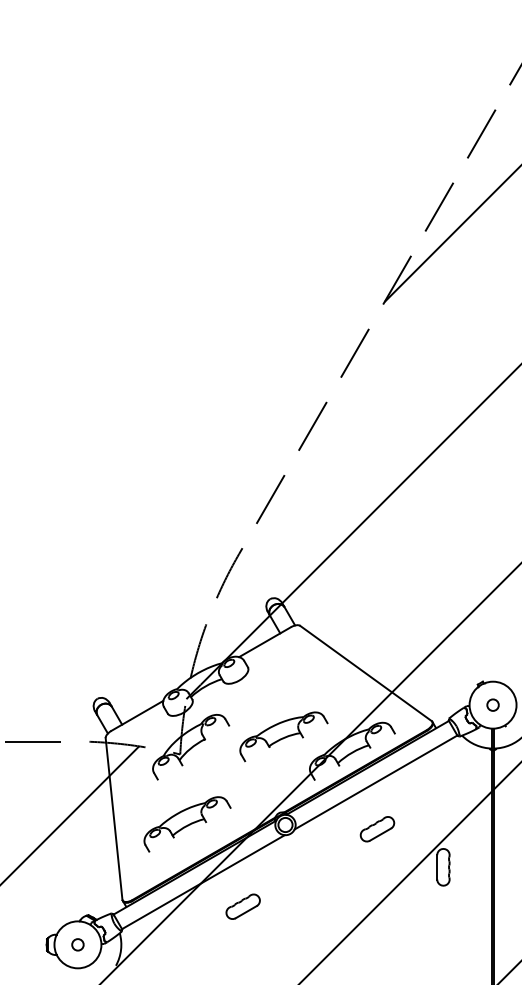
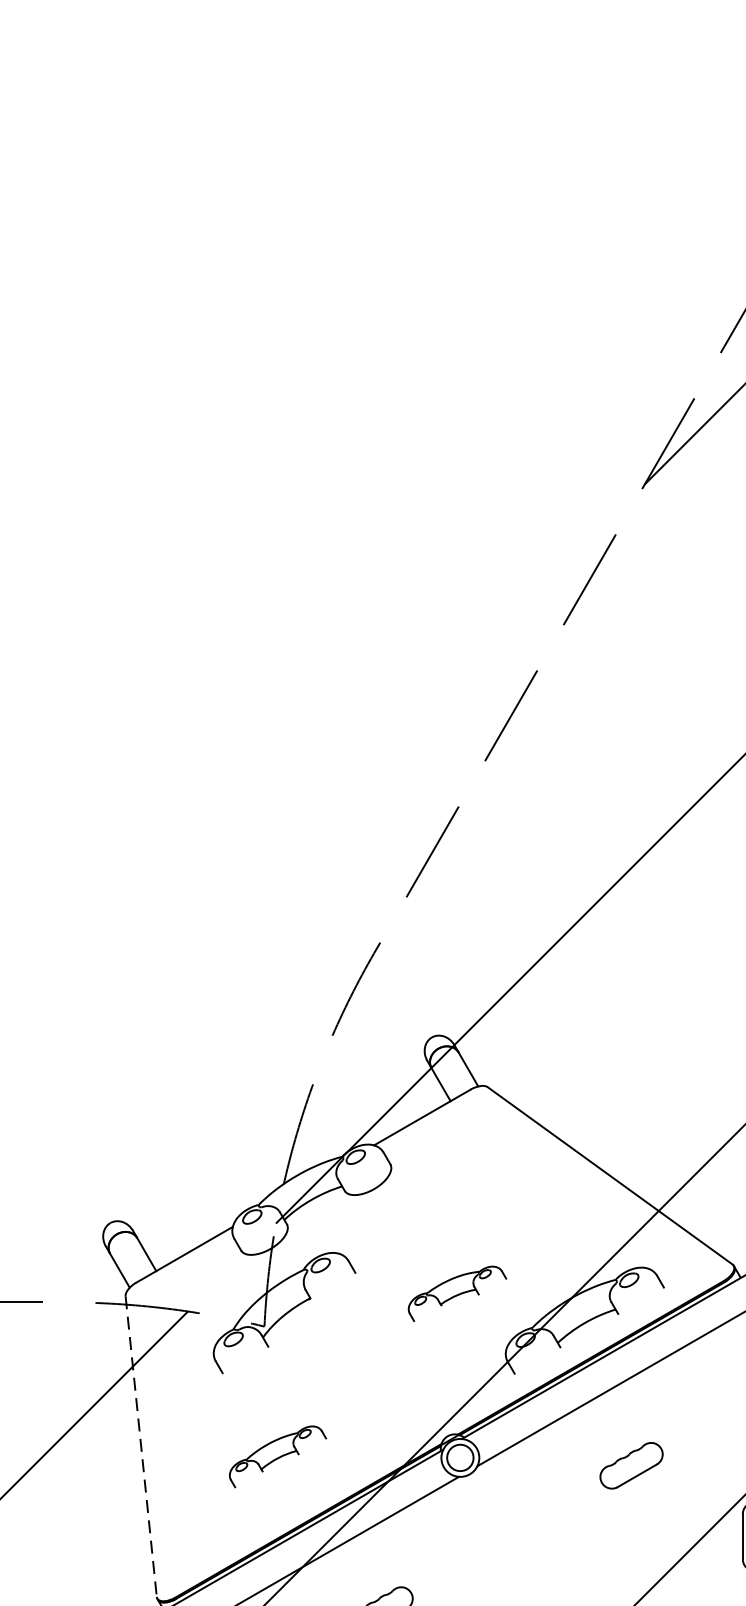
part: (283, 736) -> (456, 1293), size x0.6
line: (114, 819) -> (142, 1447), solid -> dashed
part: (187, 824) -> (277, 1456), size x0.6

